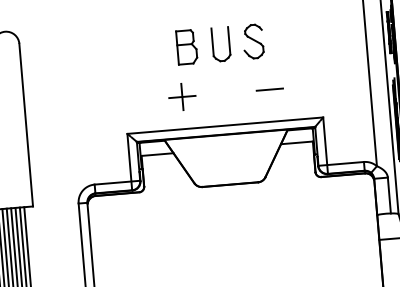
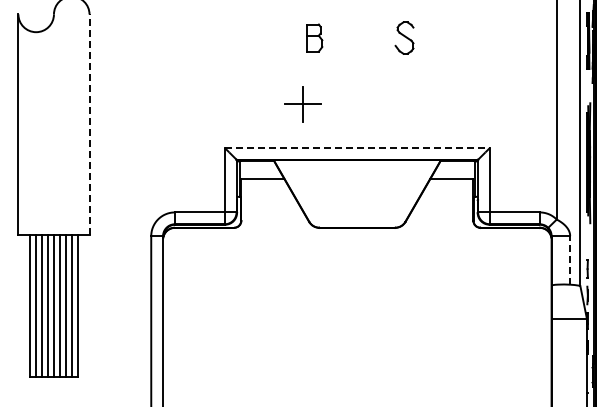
part: (253, 41) -> (404, 37), size x0.7
part: (213, 45) -> (350, 38), removed
part: (186, 46) -> (314, 37), size x0.6
line: (269, 89) -> (421, 104), removed
line: (26, 125) -> (89, 124), solid -> dashed
line: (225, 125) -> (357, 147), solid -> dashed
line: (389, 194) -> (570, 259), solid -> dashed

